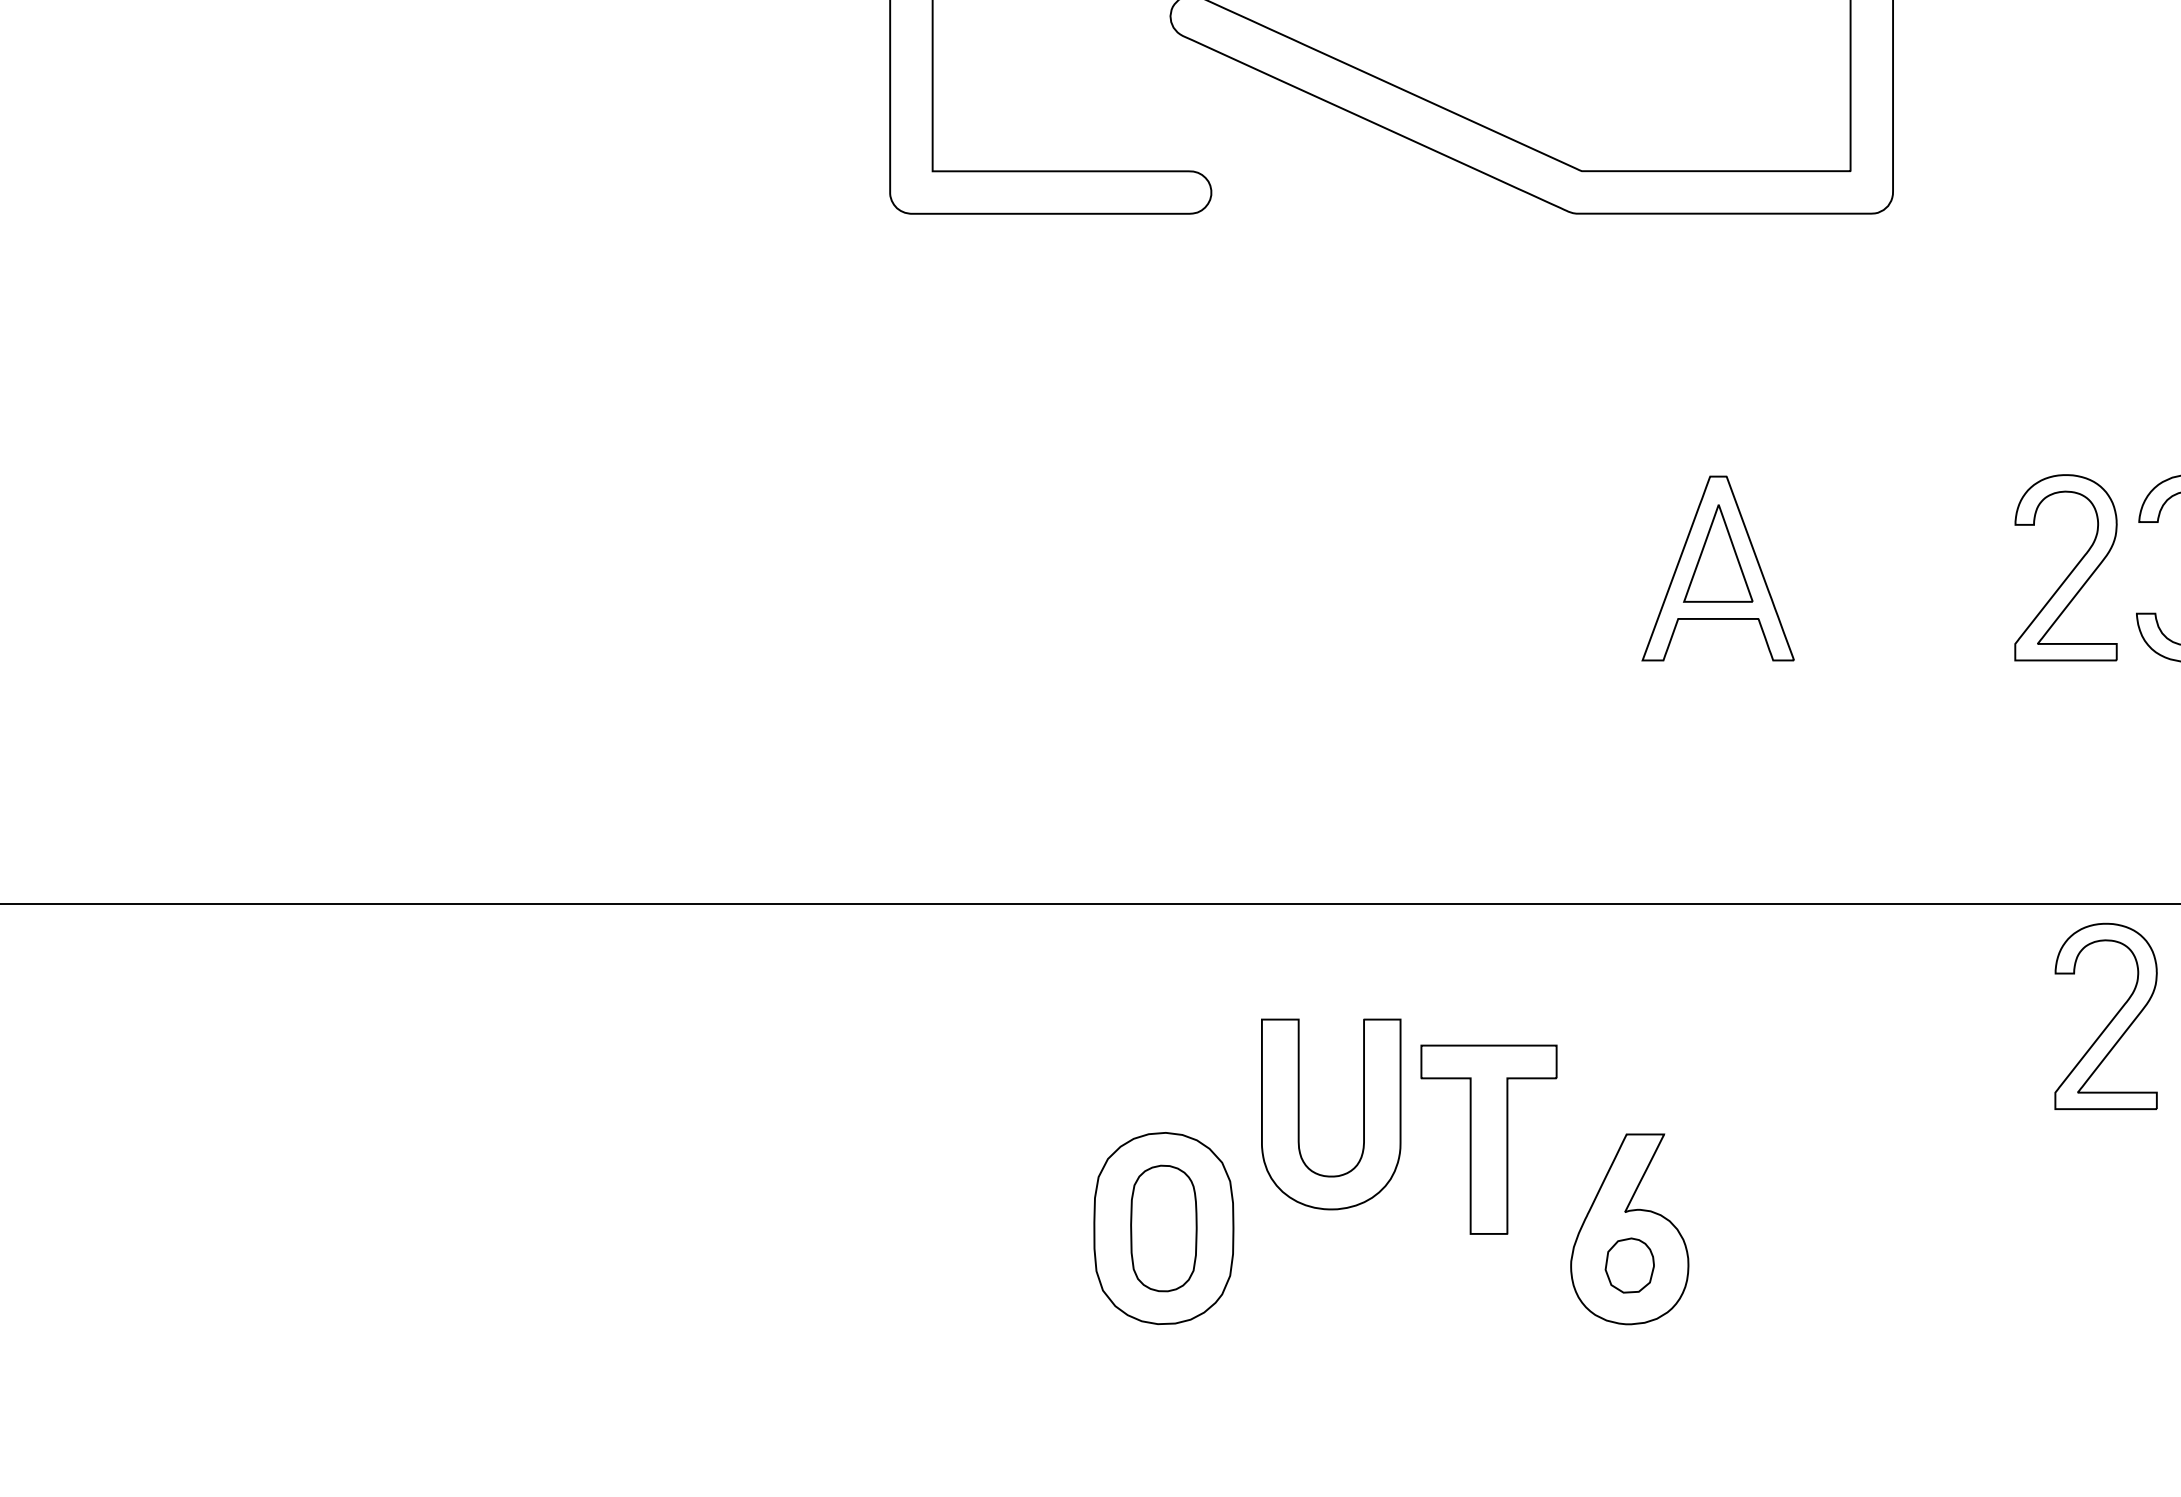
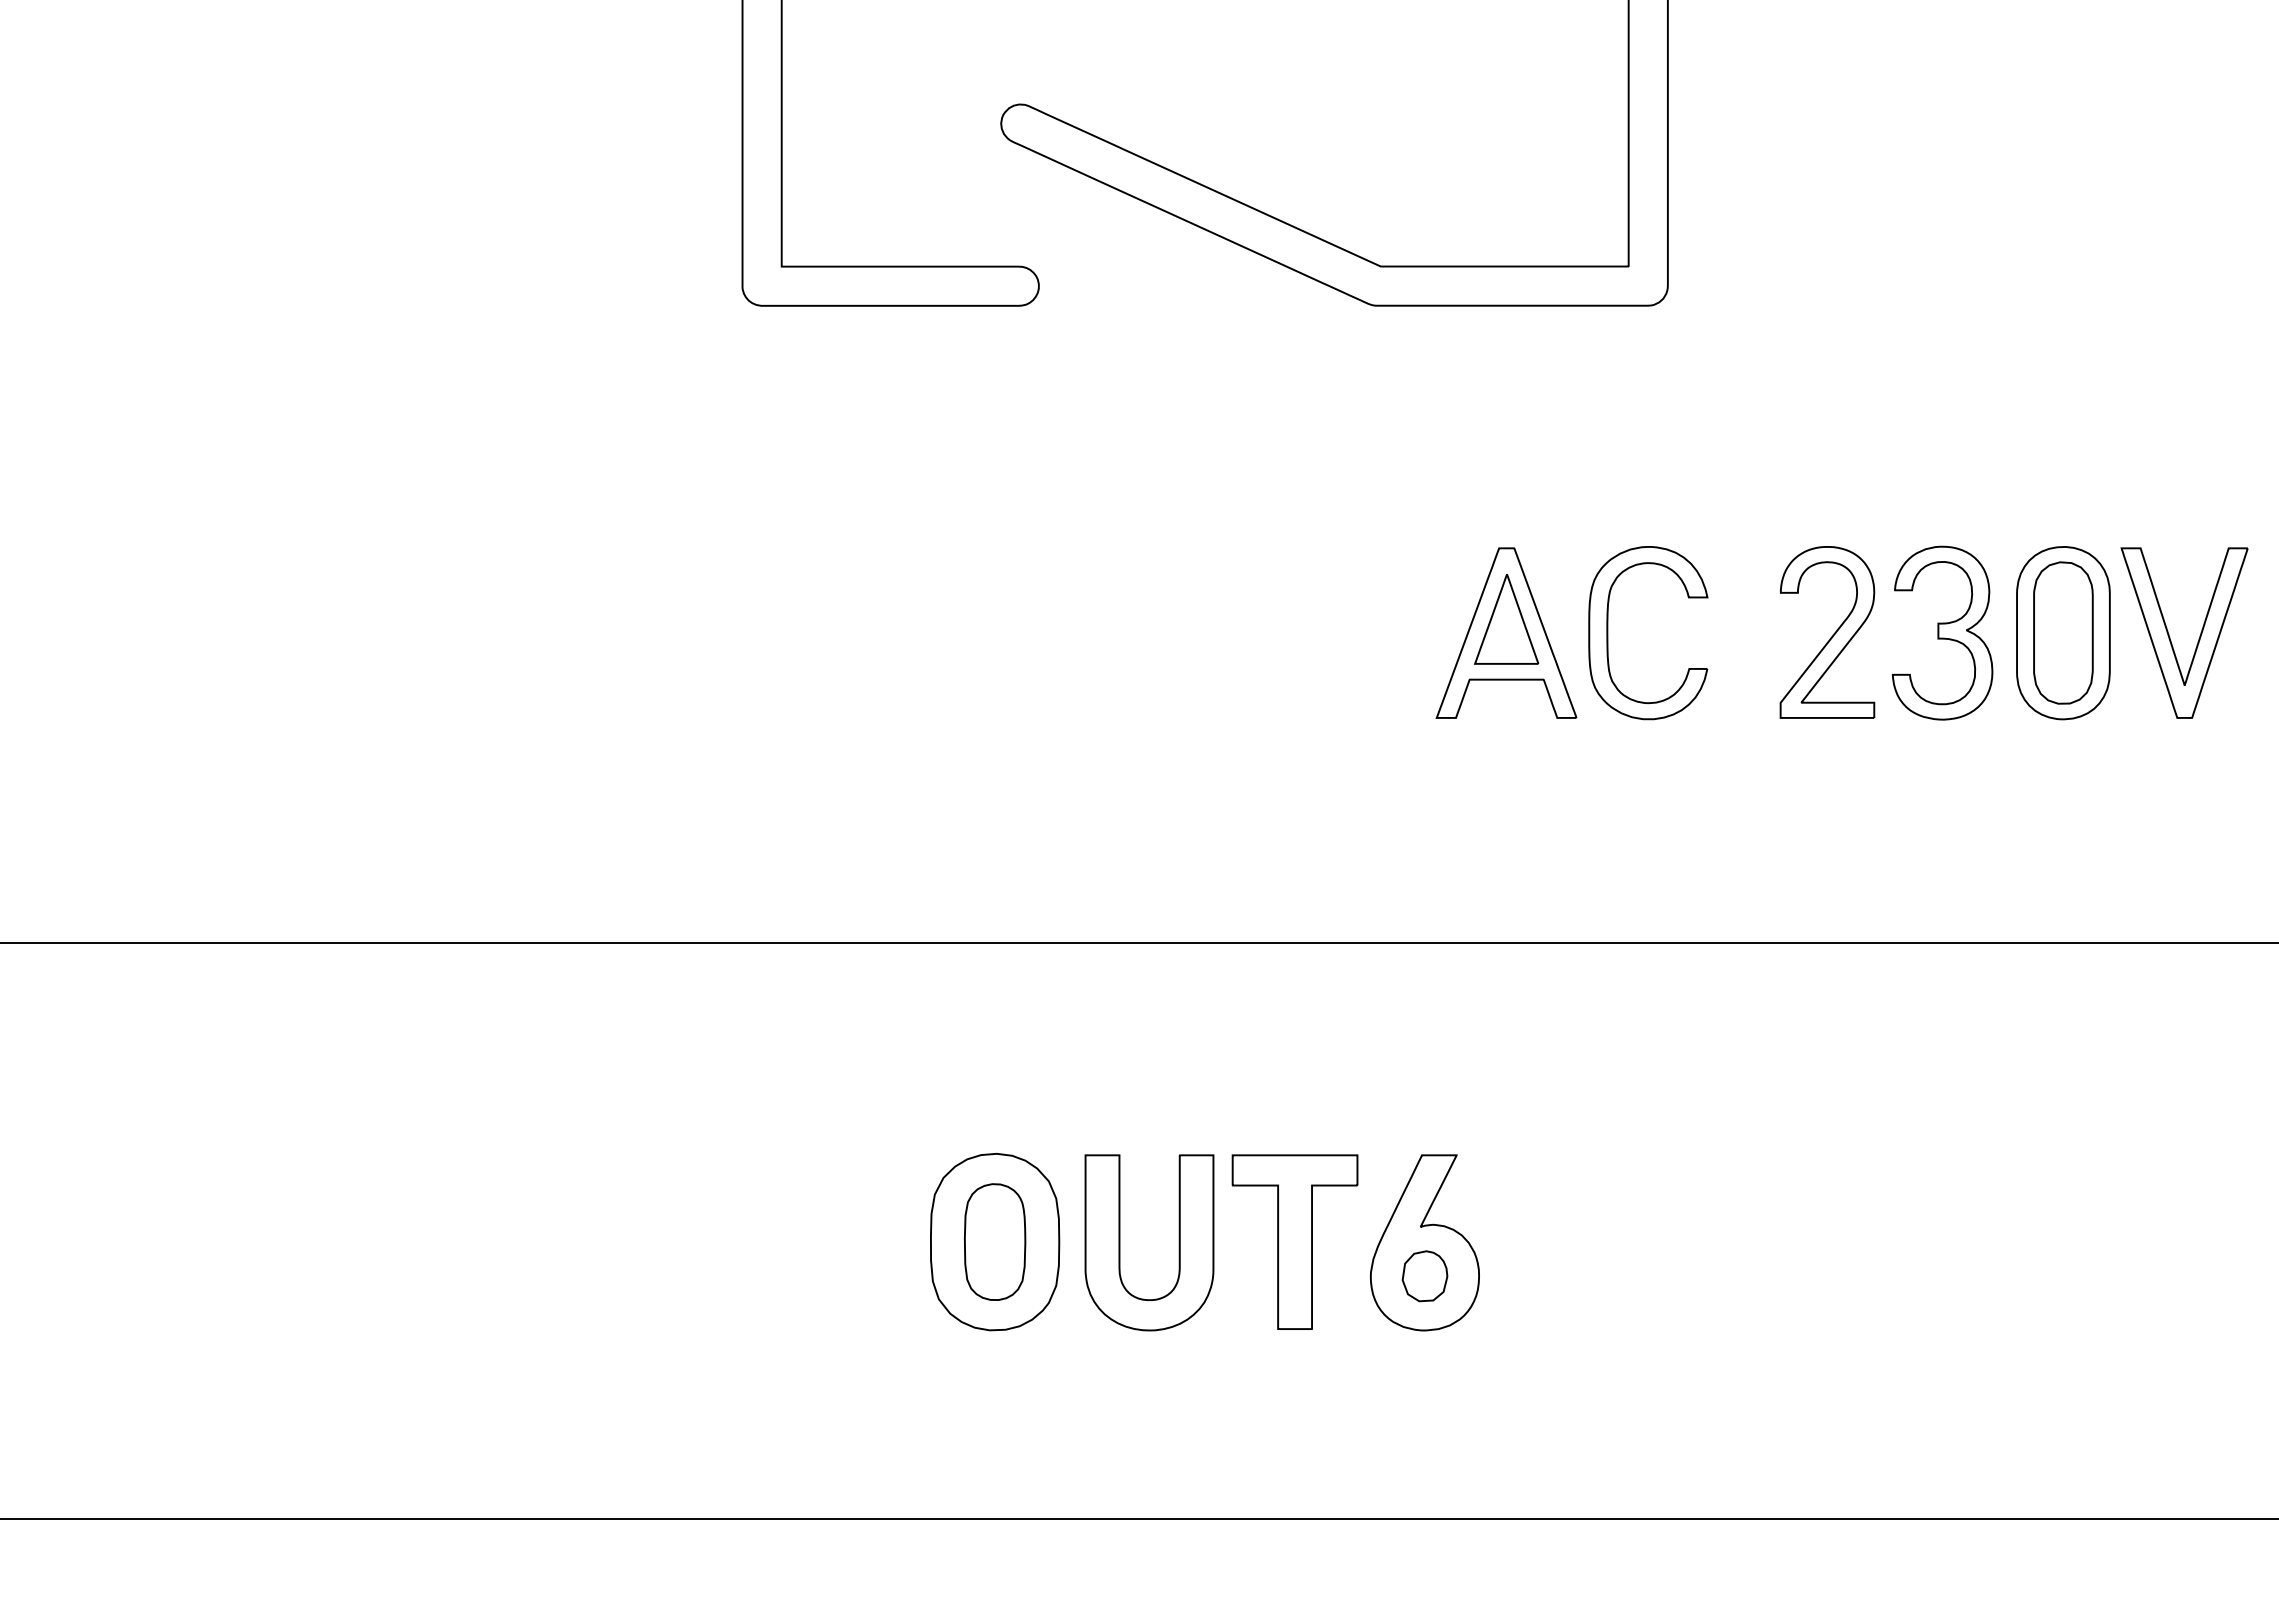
part: (1828, 568) -> (1608, 633), added
part: (2106, 1016) -> (1864, 1046), removed
part: (1299, 1114) -> (1120, 1242), moved
part: (1488, 1139) -> (1294, 1241), moved

